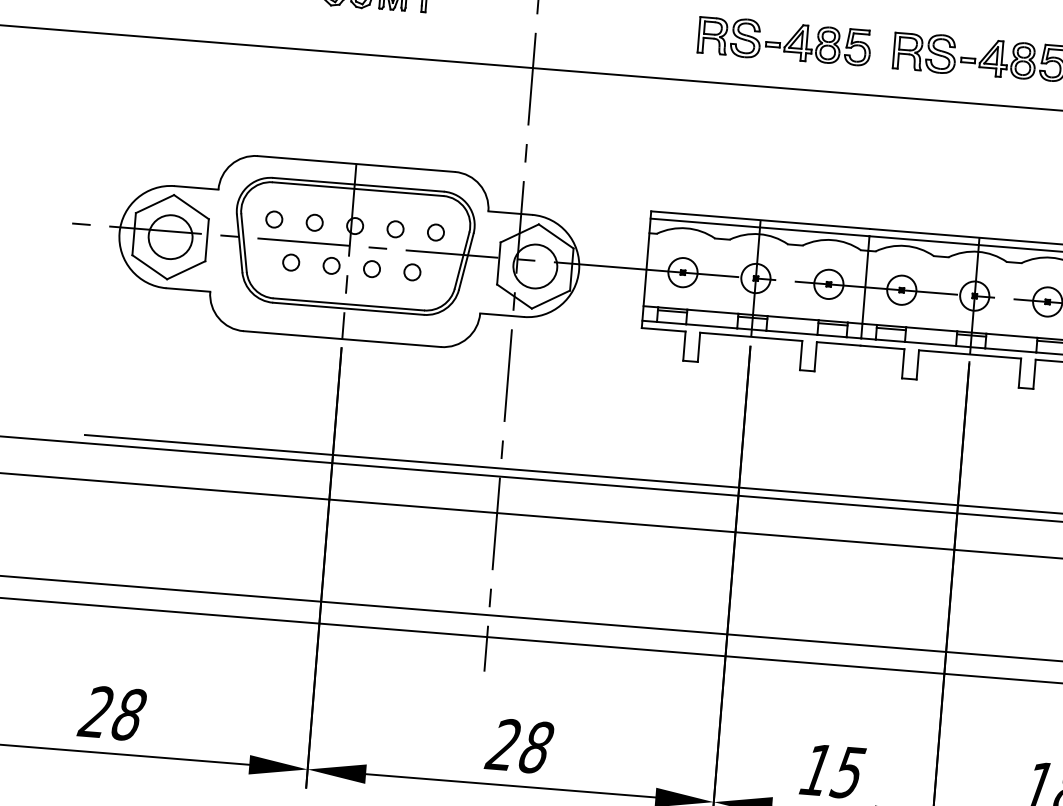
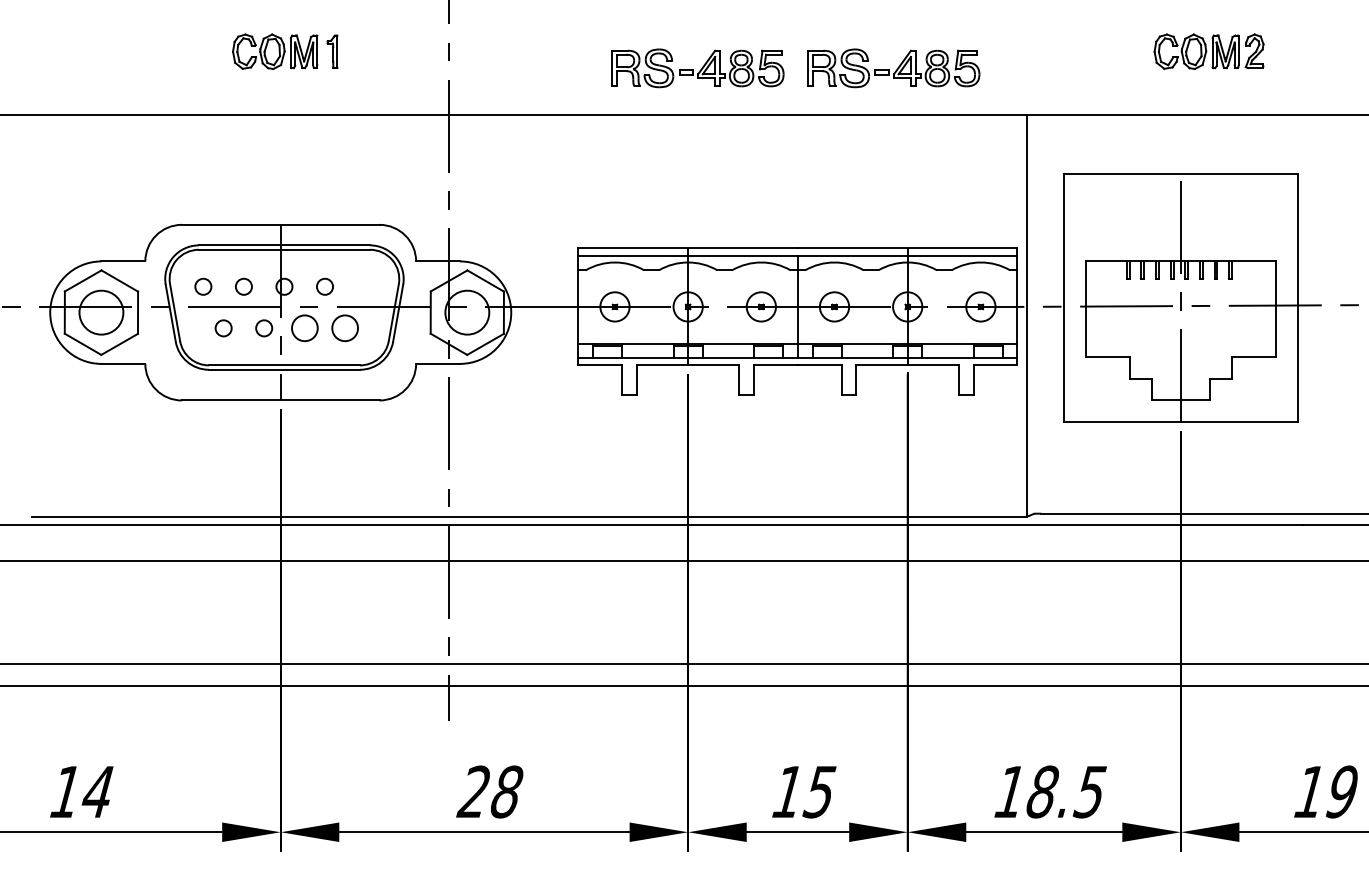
circle: (435, 232) -> (365, 286), removed
circle: (371, 269) -> (304, 328), size x1.6
circle: (412, 272) -> (345, 328), size x1.6
text: (111, 712) -> (80, 791), 28 -> 14

